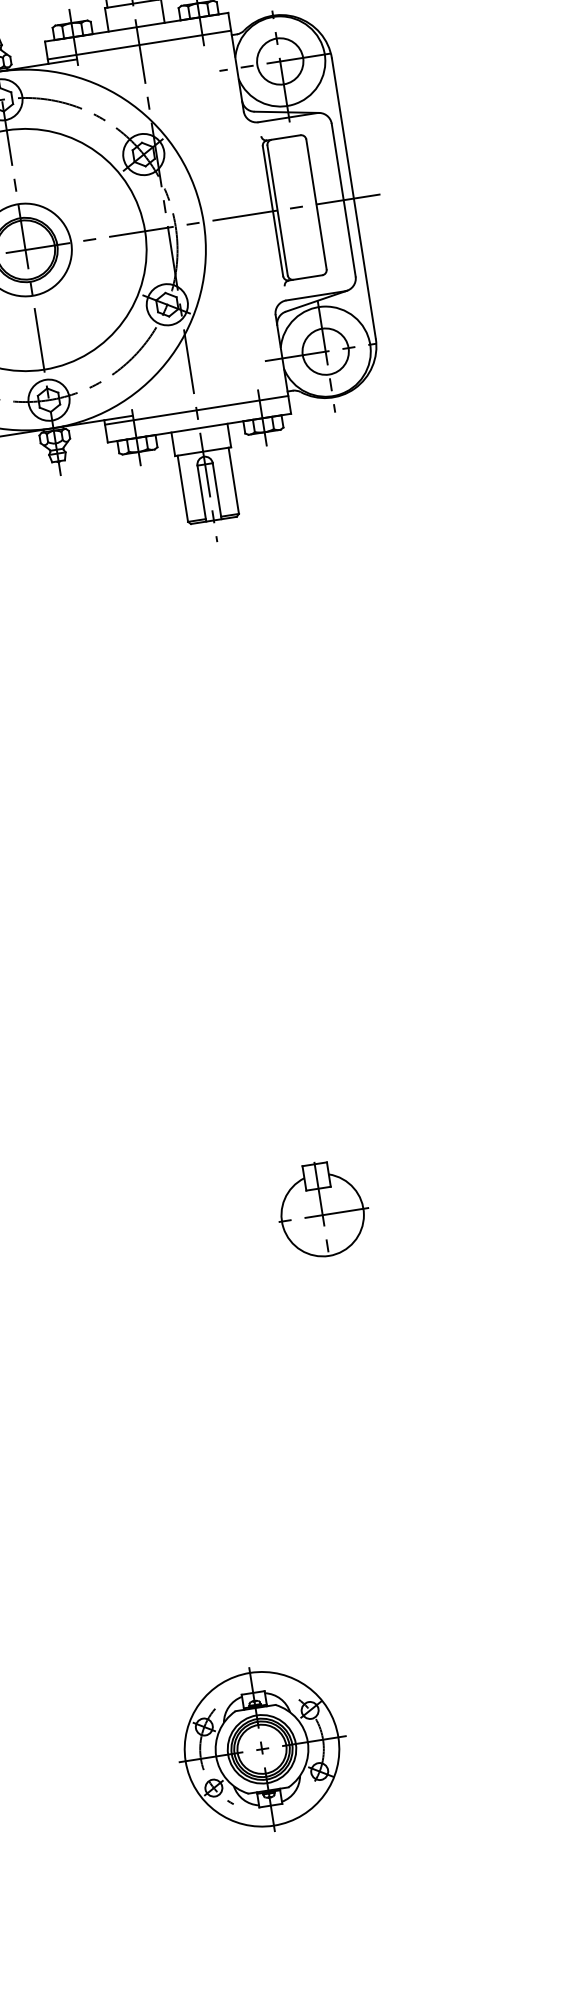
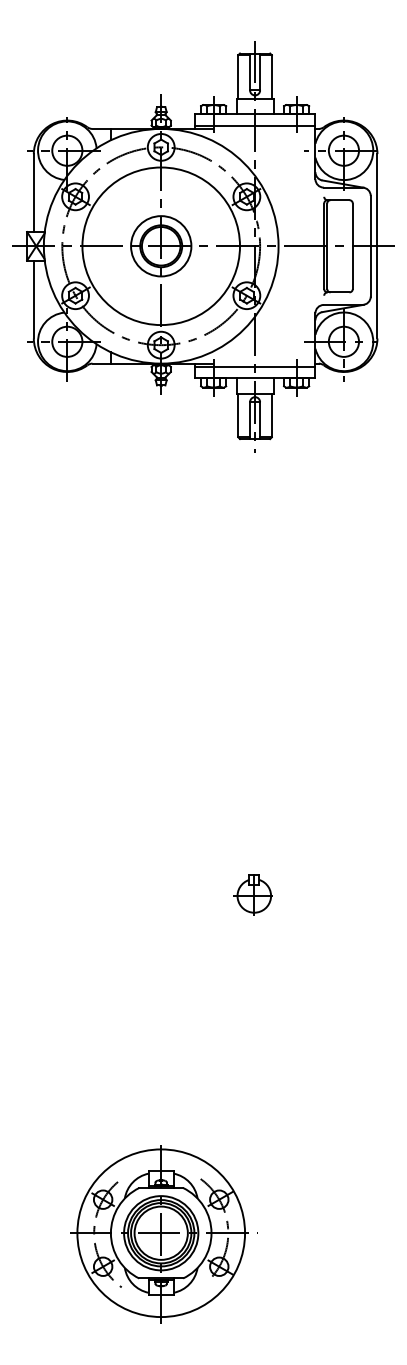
part: (318, 1212) -> (252, 894), size x0.62
part: (263, 1750) -> (163, 1234), size x1.67

